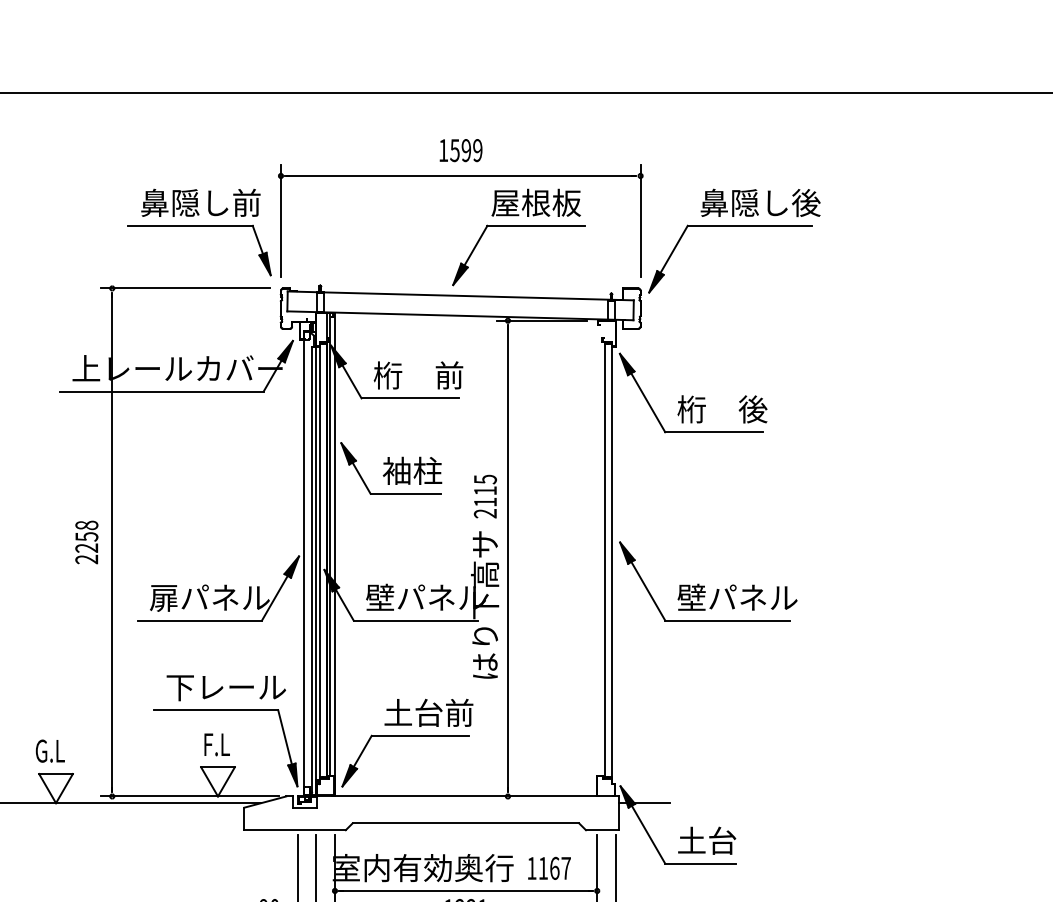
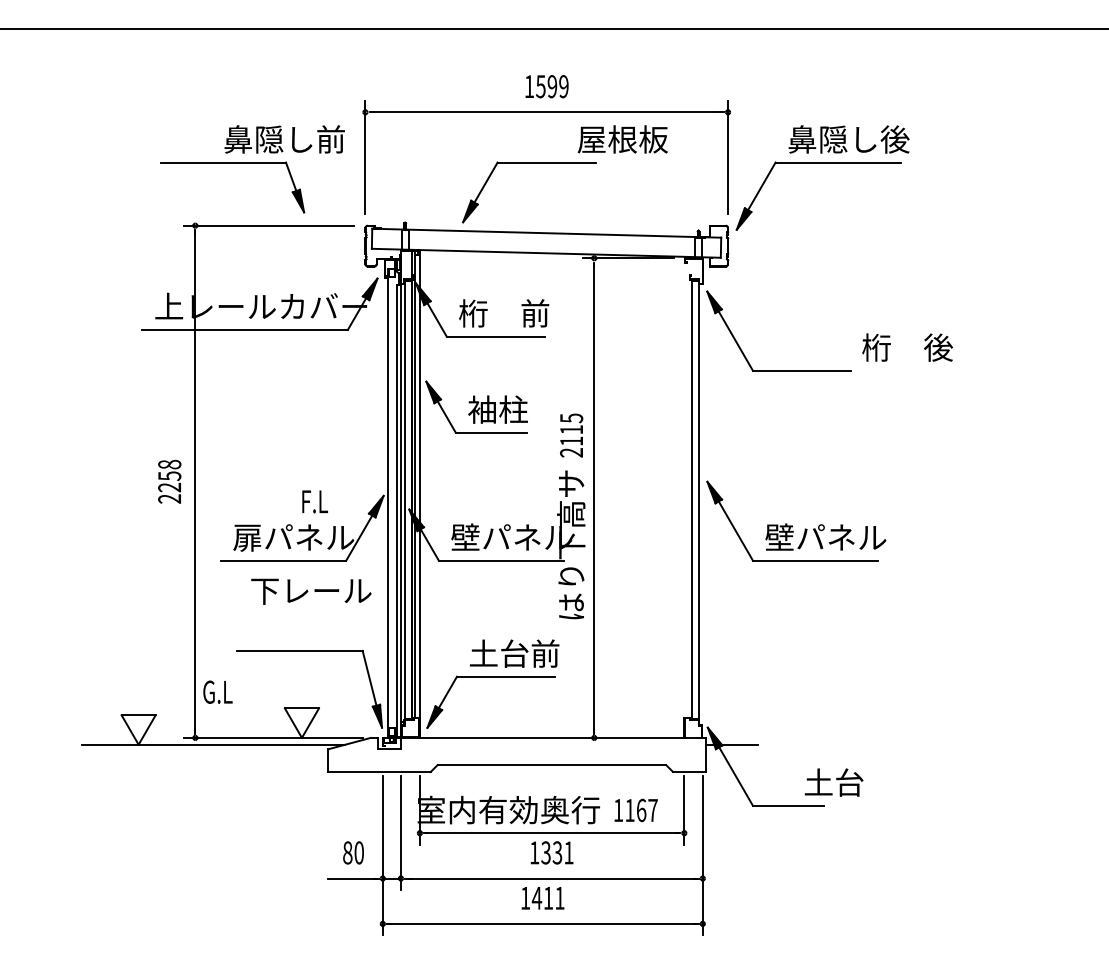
part: (199, 226) -> (232, 163), moved
part: (519, 226) -> (529, 163), moved
text: (722, 409) -> (907, 347), moved
text: (226, 687) -> (311, 591), moved
text: (216, 744) -> (314, 501), moved
text: (49, 750) -> (217, 691), moved
text: (706, 840) -> (833, 782), moved

